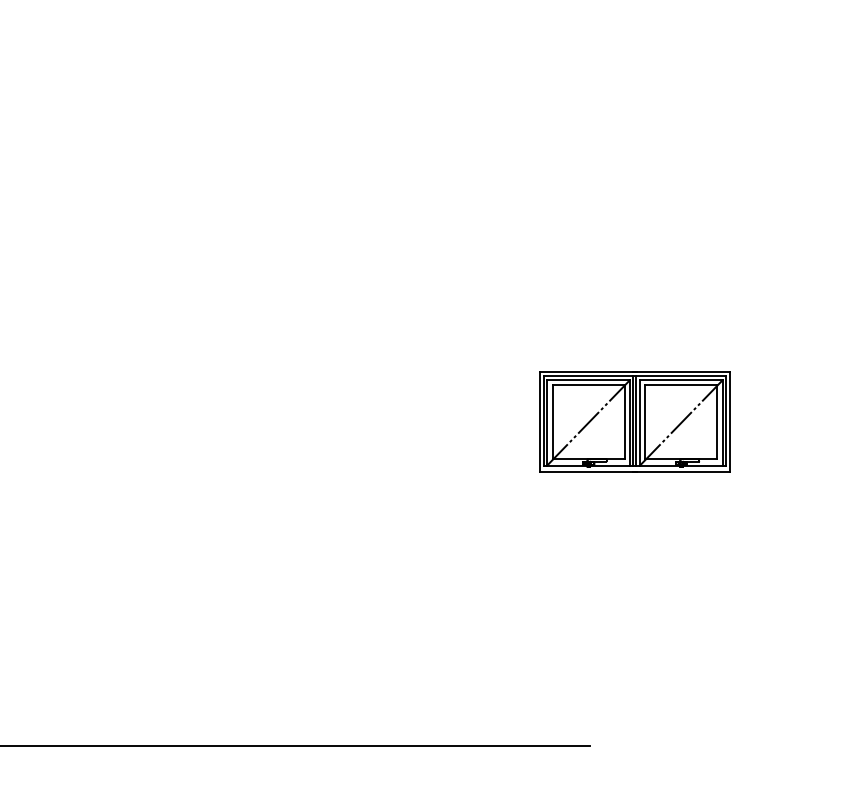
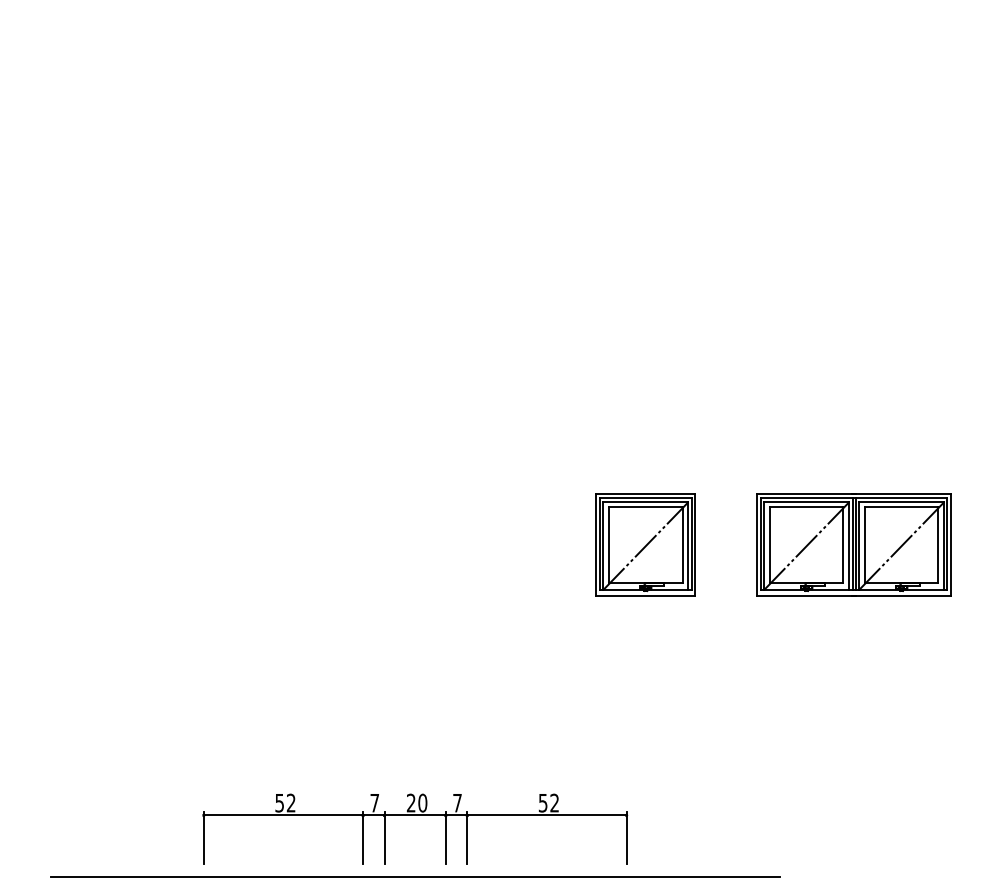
part: (458, 421) -> (645, 544), added
part: (634, 421) -> (853, 544), moved
part: (233, 685) -> (415, 815), added

